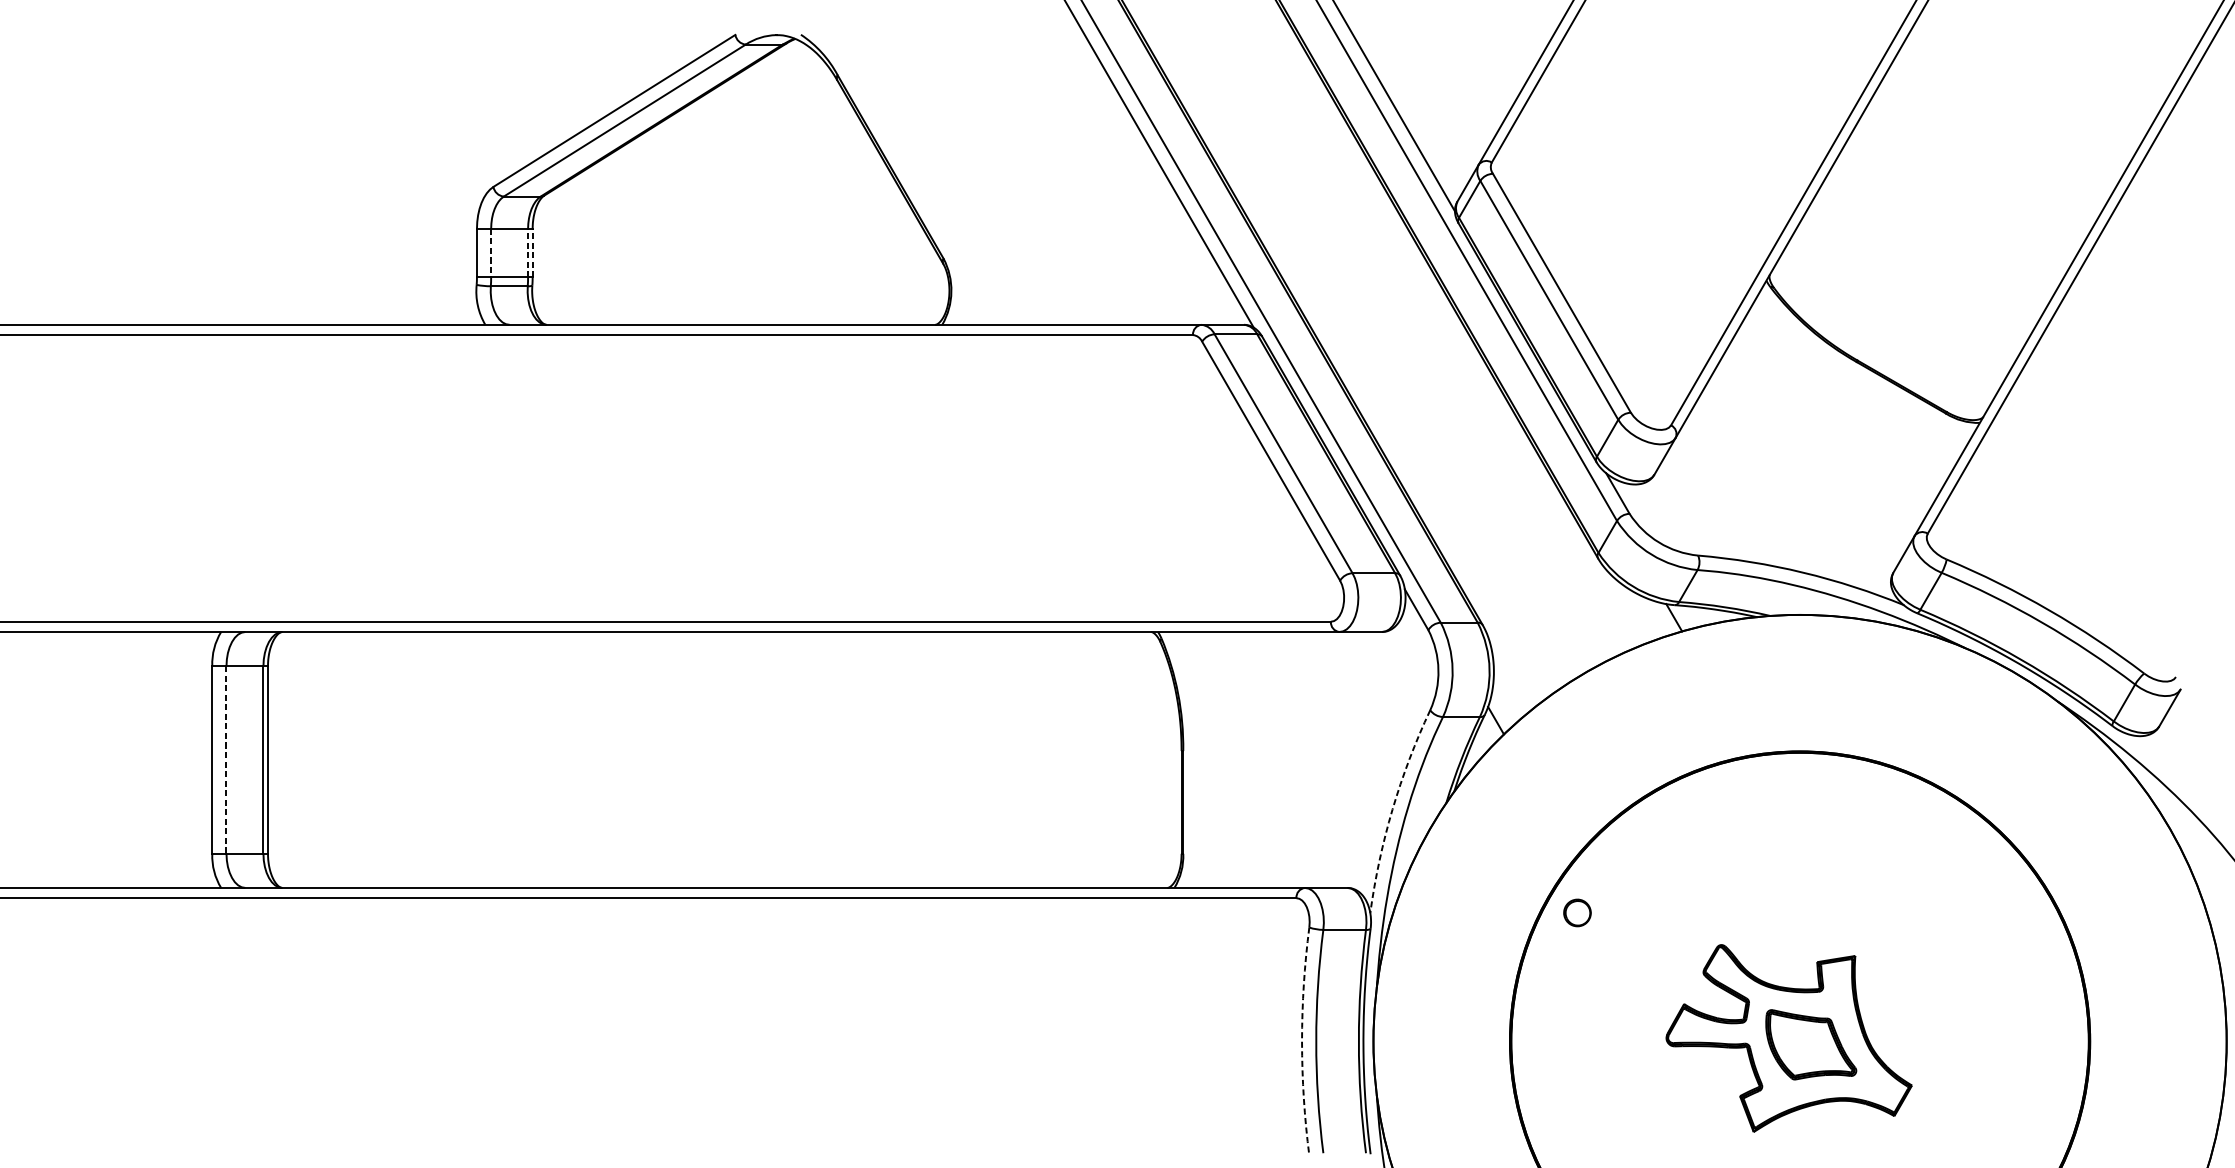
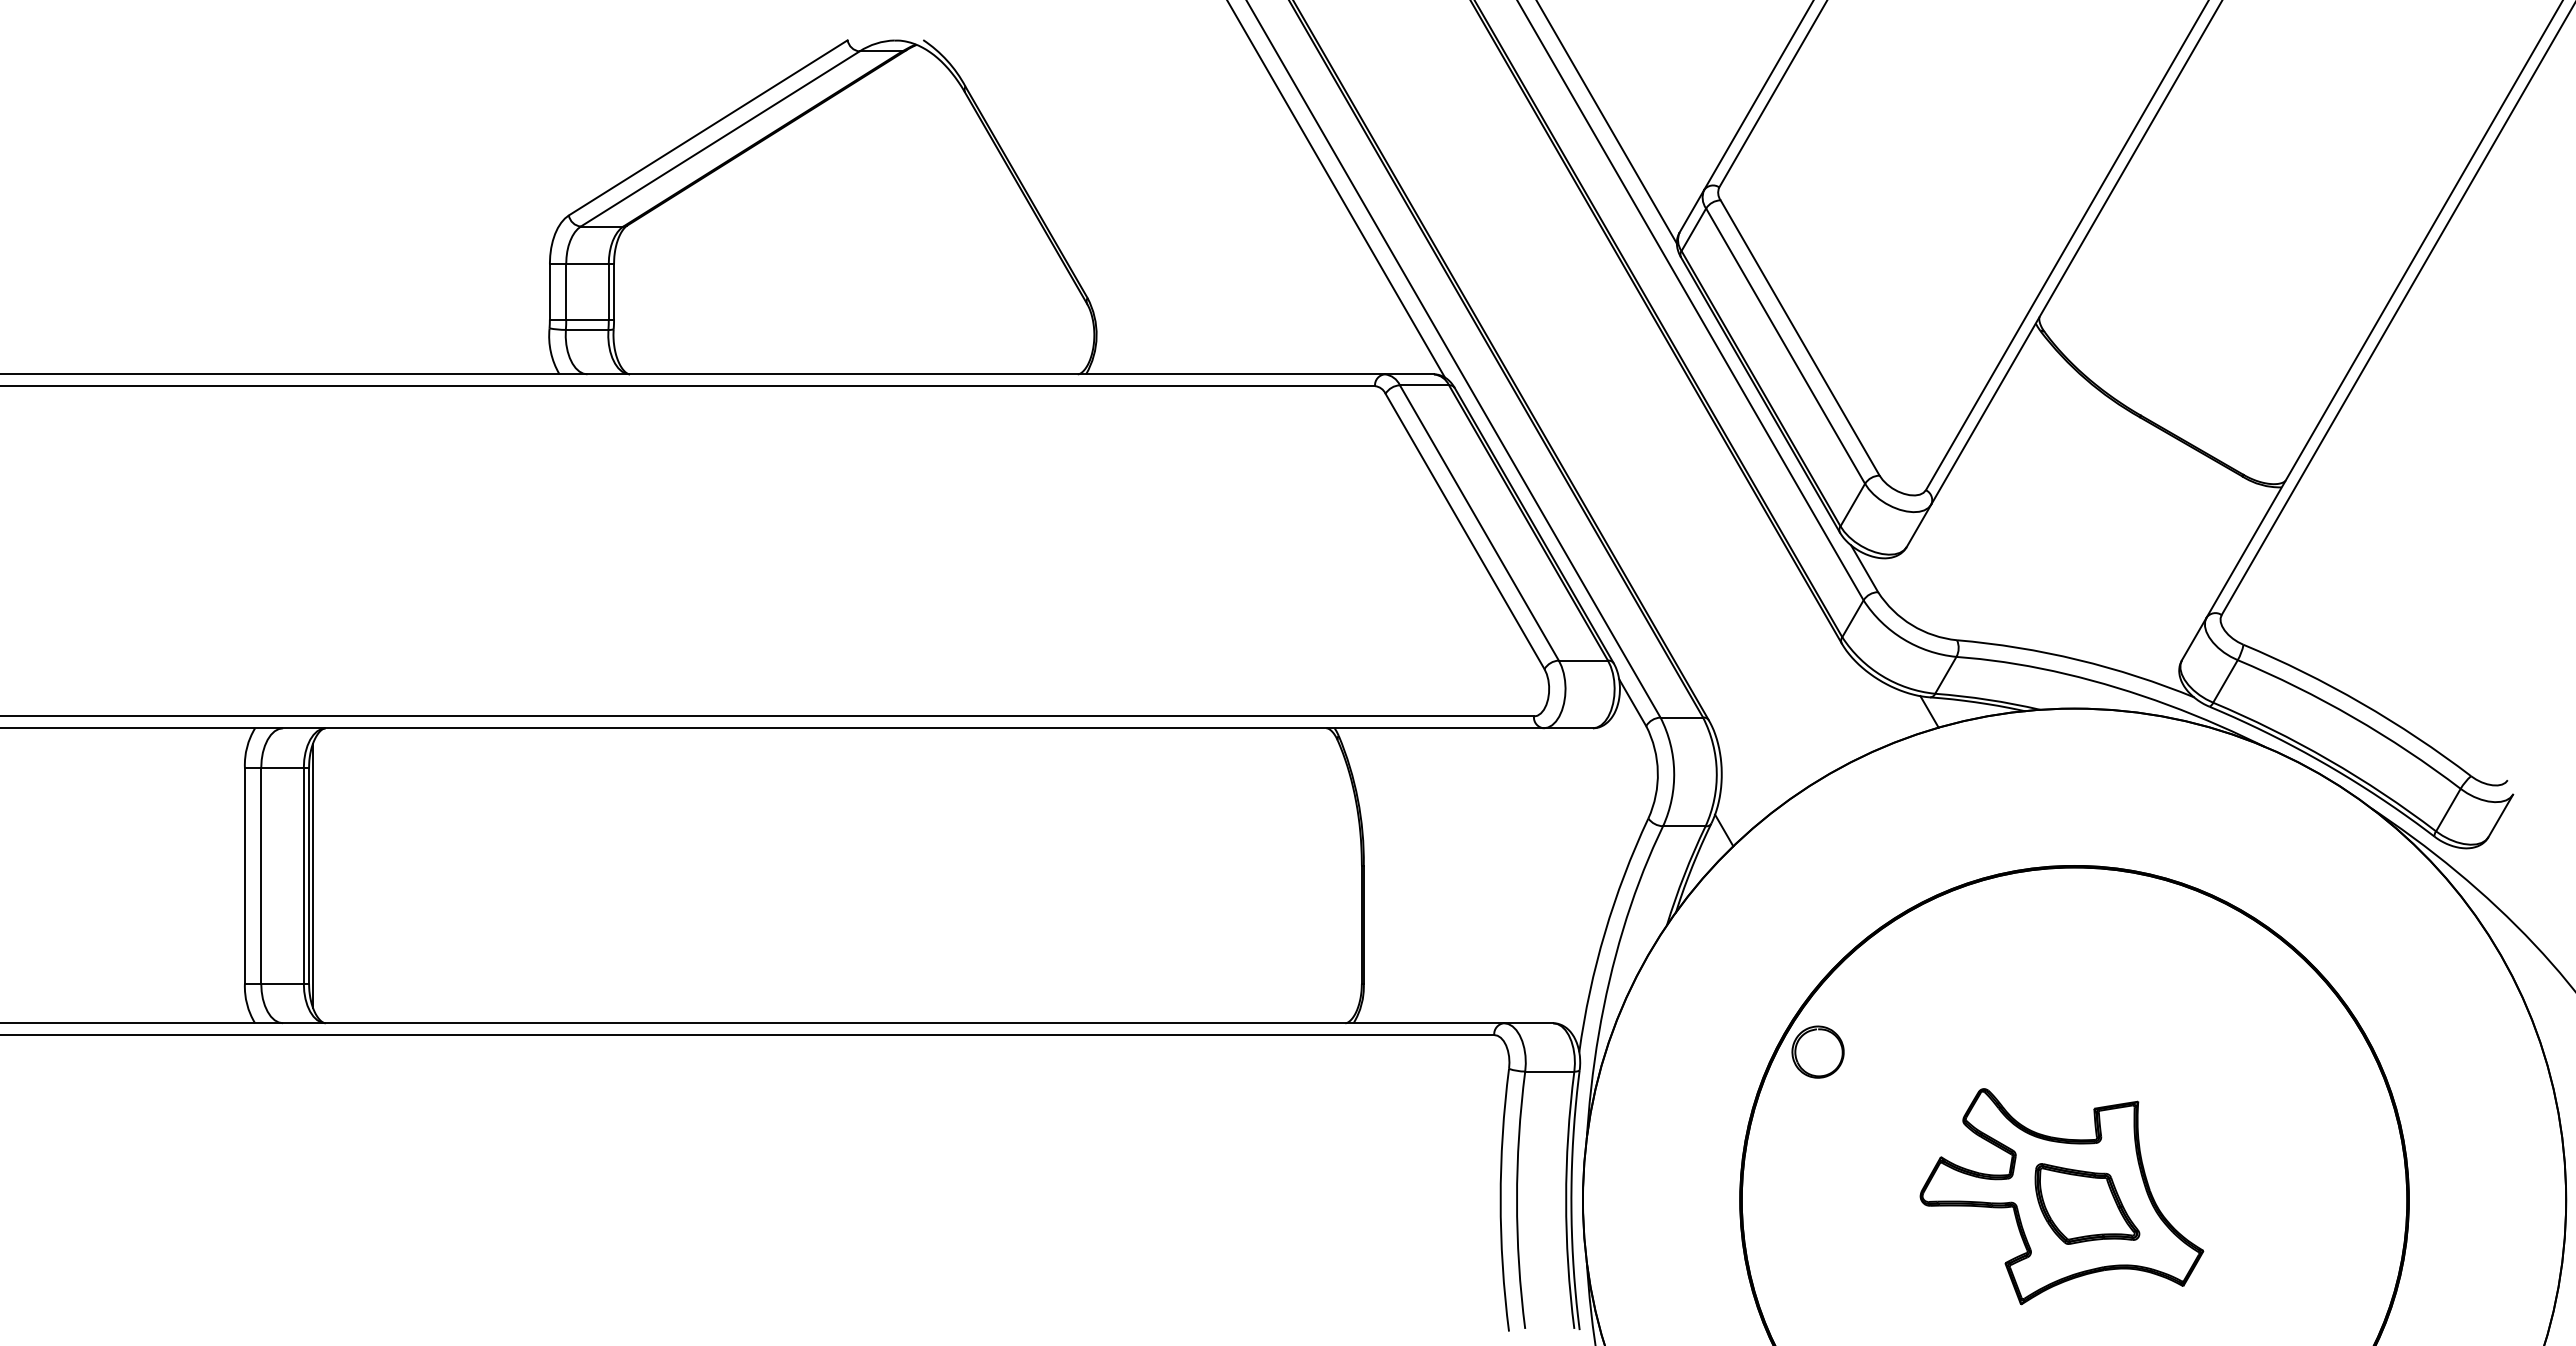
line: (491, 252) -> (566, 291), dashed -> solid
line: (527, 252) -> (608, 291), dashed -> solid
line: (533, 252) -> (614, 291), dashed -> solid
line: (271, 759) -> (313, 875), added
line: (226, 760) -> (261, 876), dashed -> solid
arc: (1392, 809) -> (1604, 932), dashed -> solid
part: (1577, 912) -> (1817, 1051), size x1.67
arc: (1301, 1041) -> (1500, 1200), dashed -> solid

